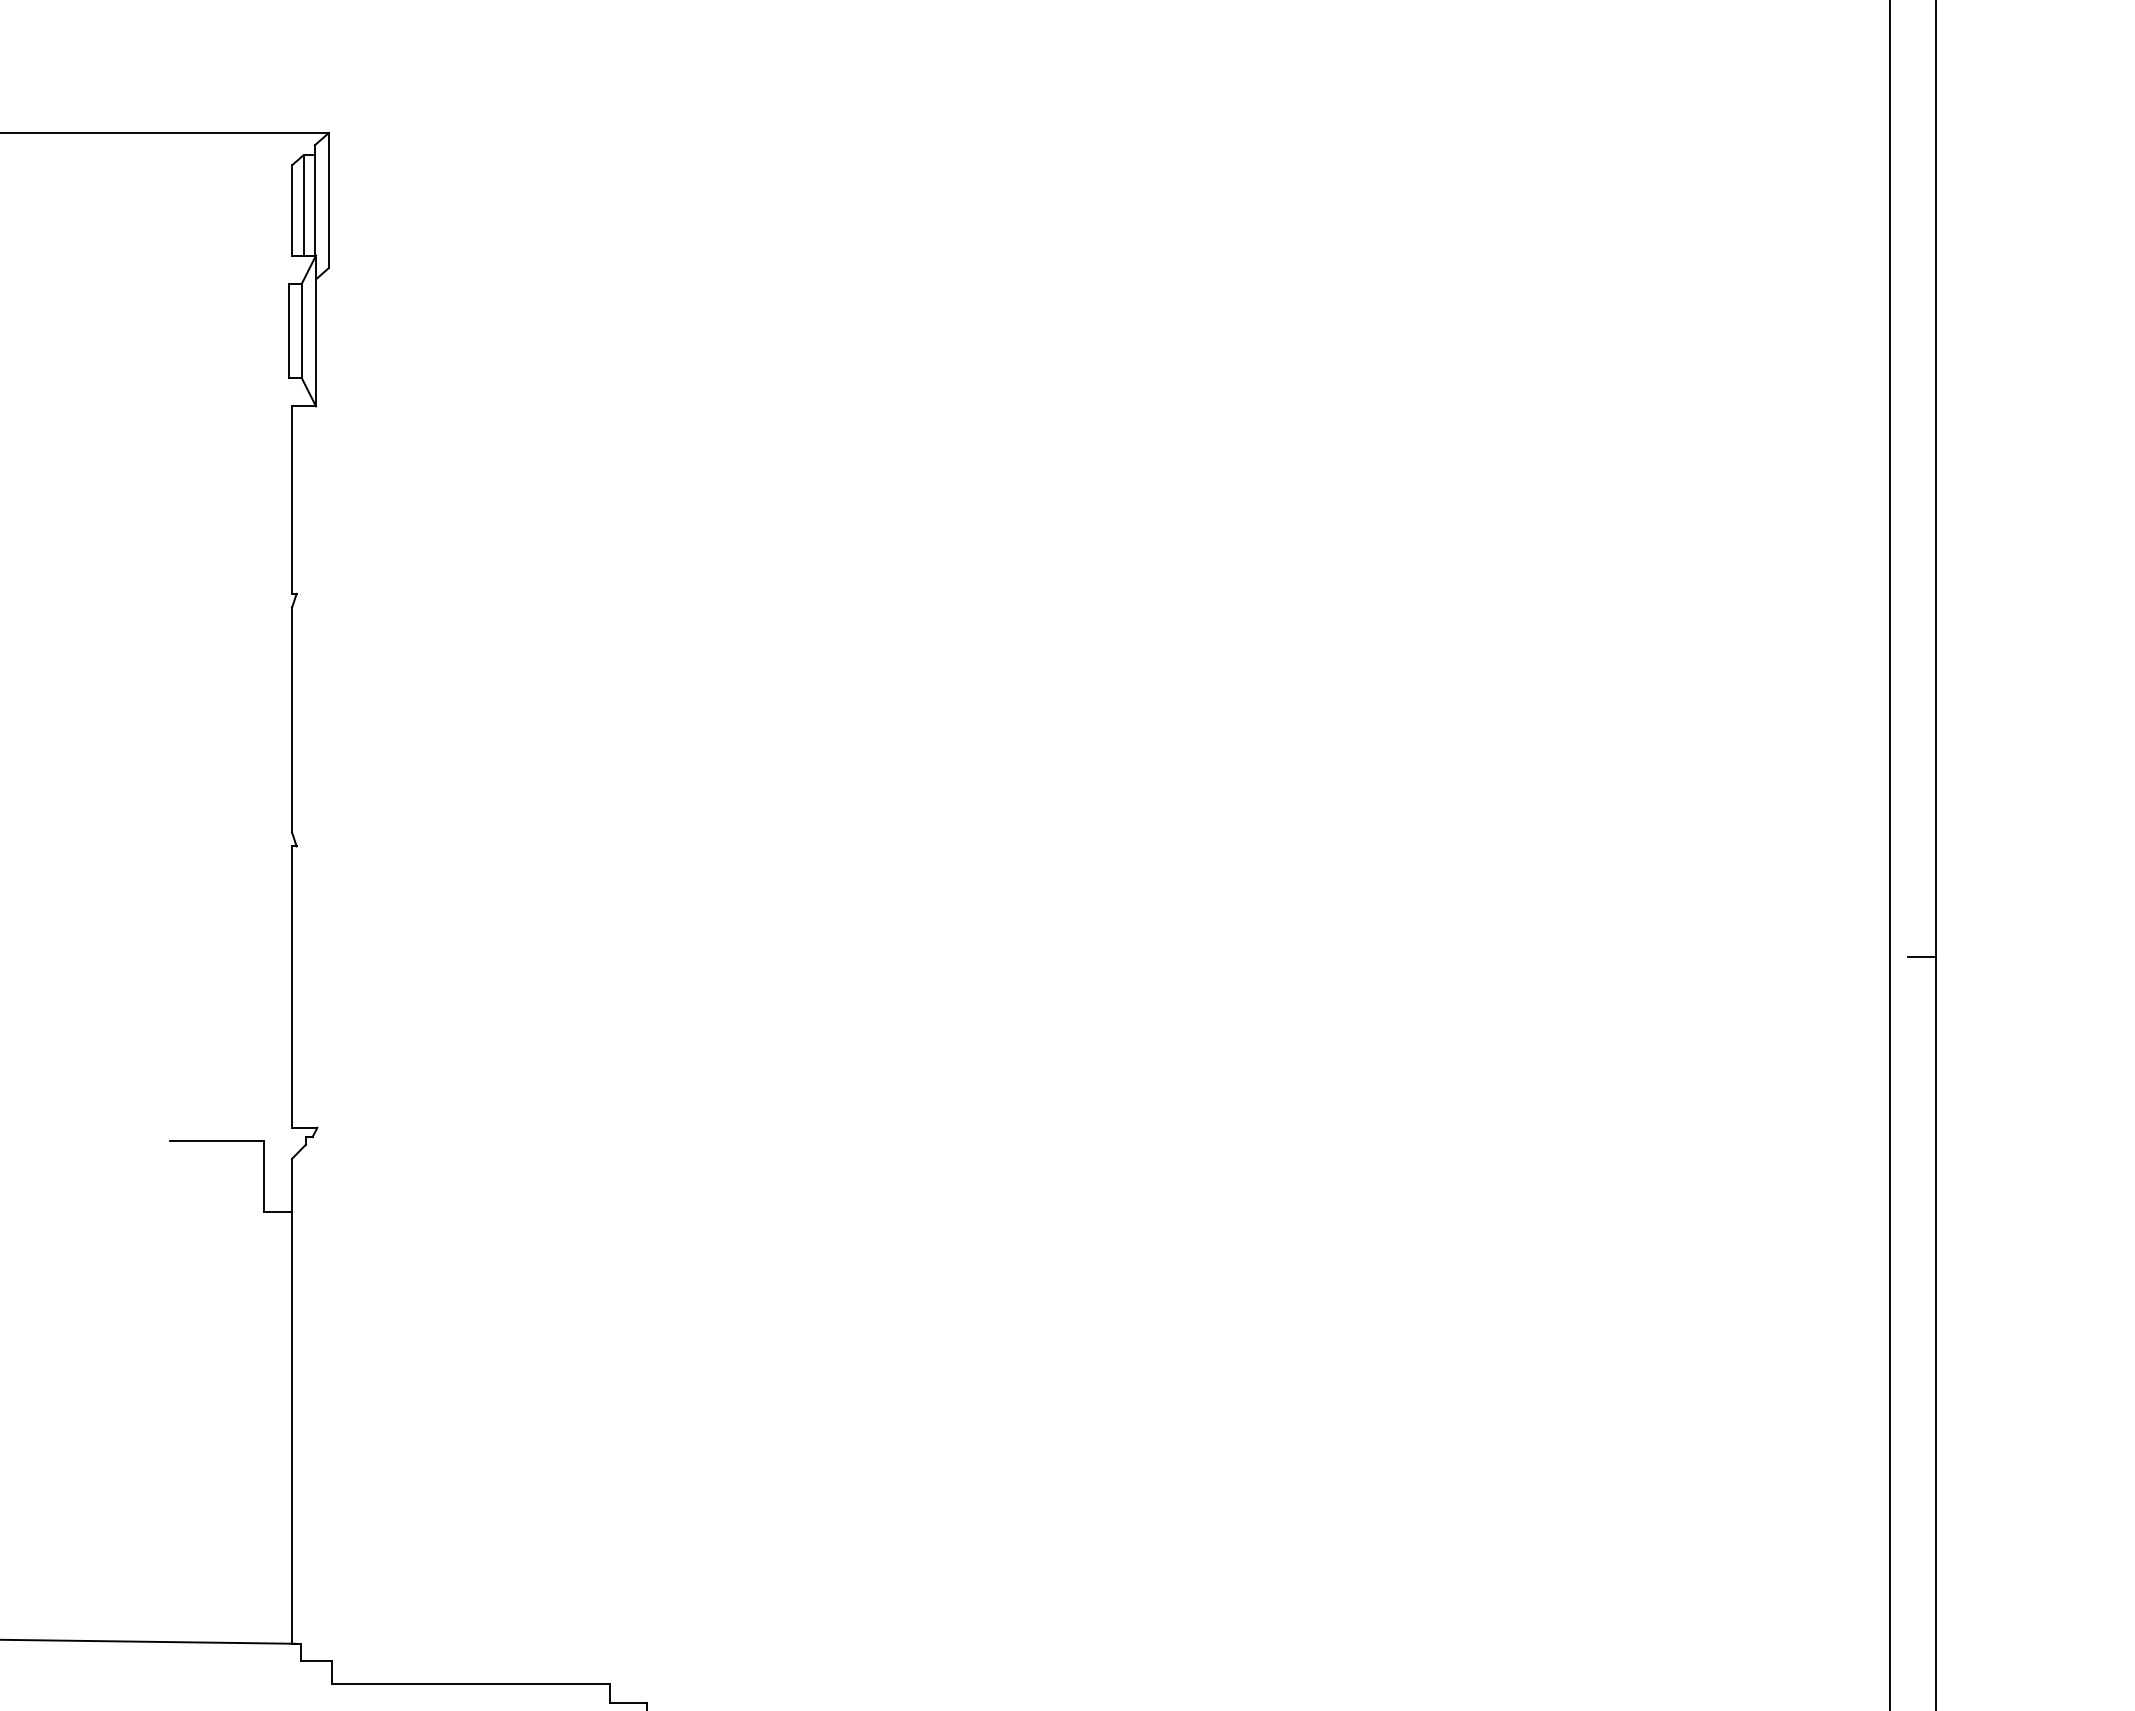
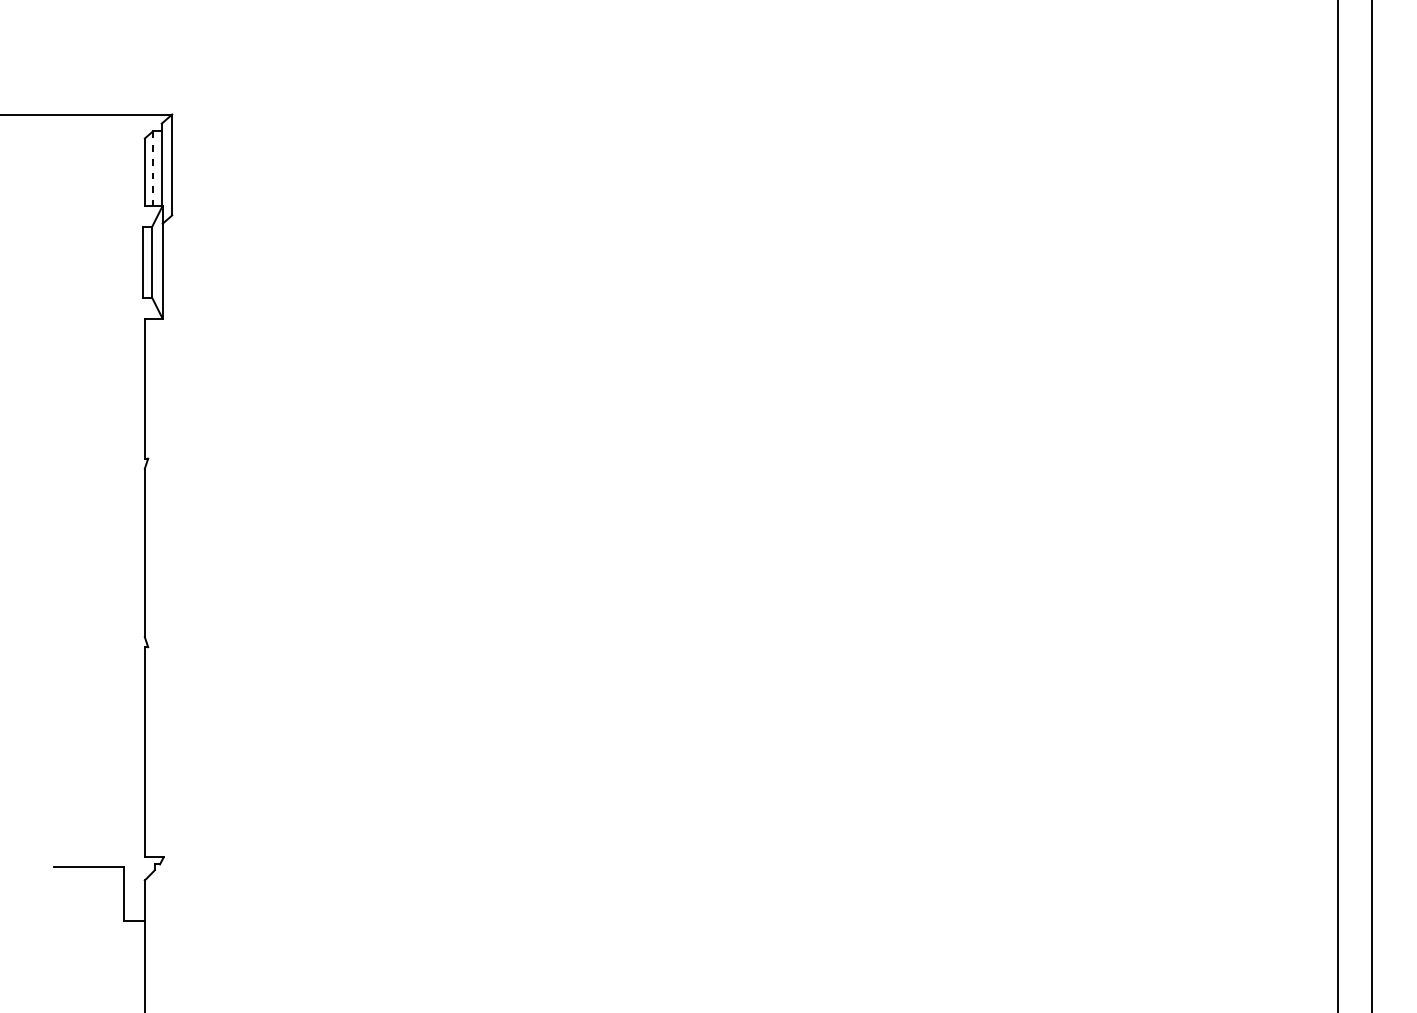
line: (303, 205) -> (153, 168), solid -> dashed
line: (1921, 956) -> (1361, 729), removed

